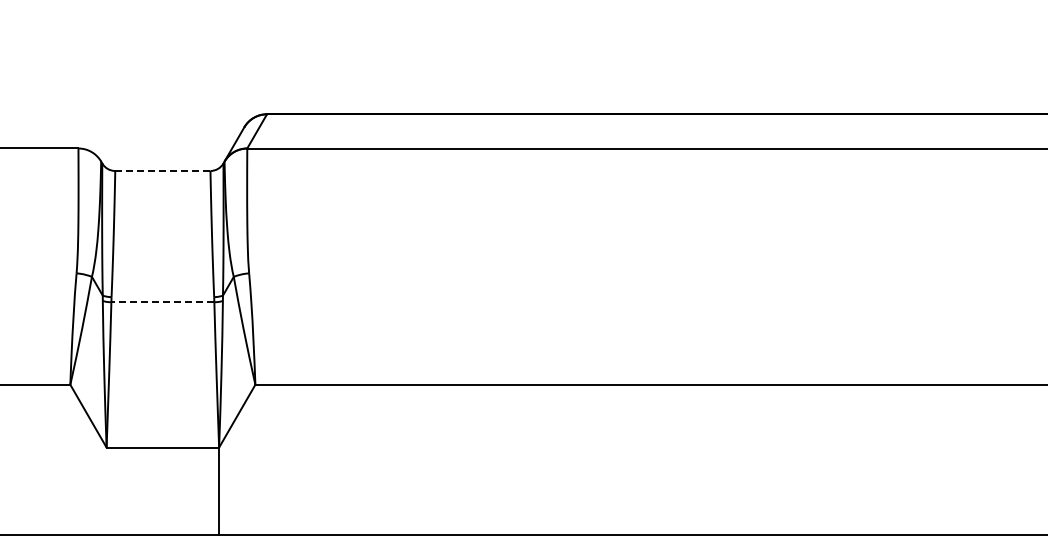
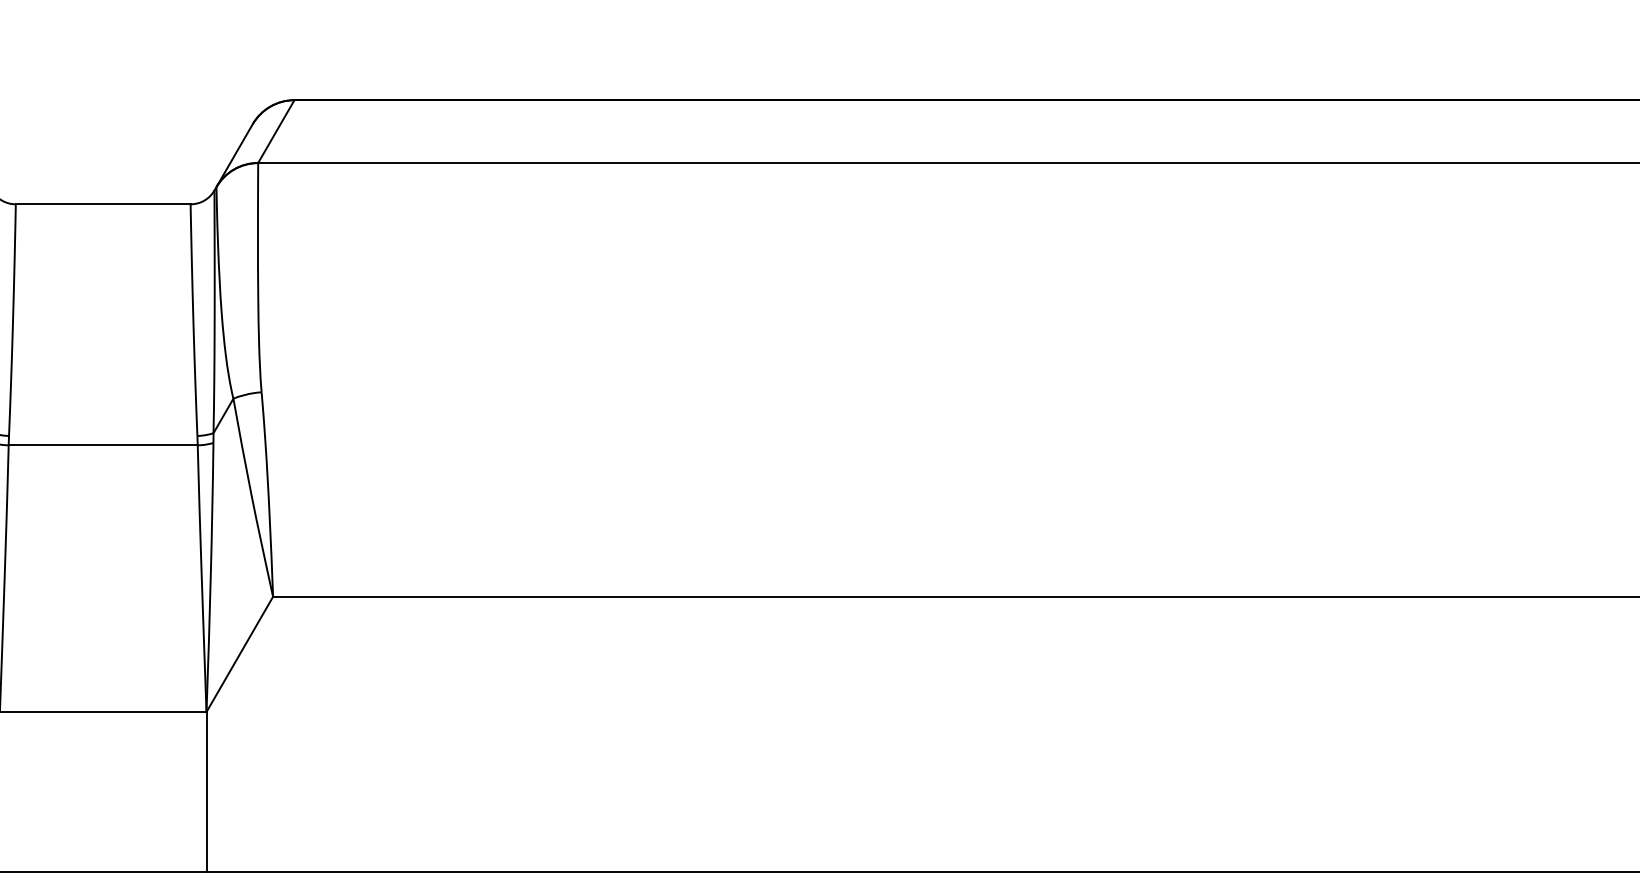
line: (162, 171) -> (102, 205), dashed -> solid
line: (162, 302) -> (102, 445), dashed -> solid

